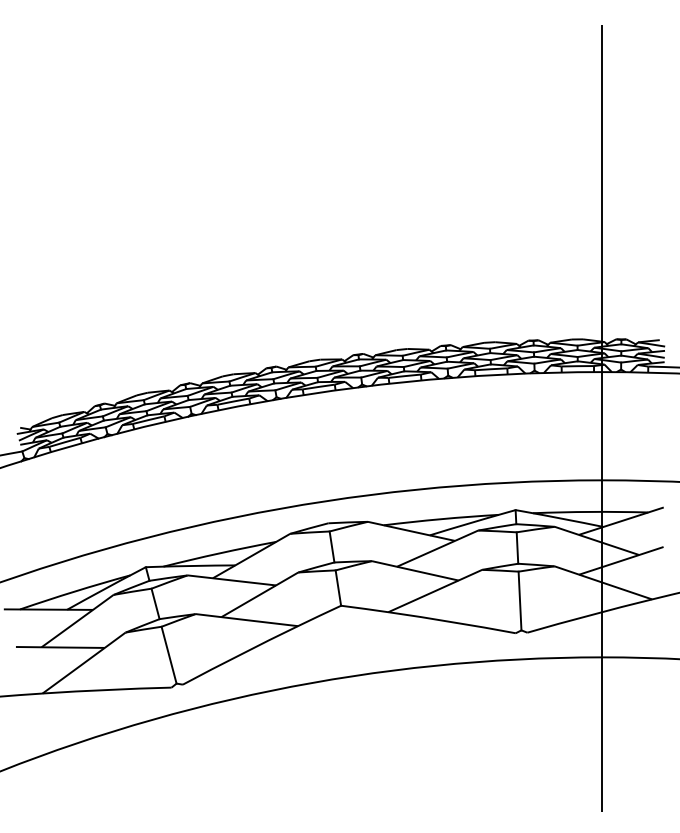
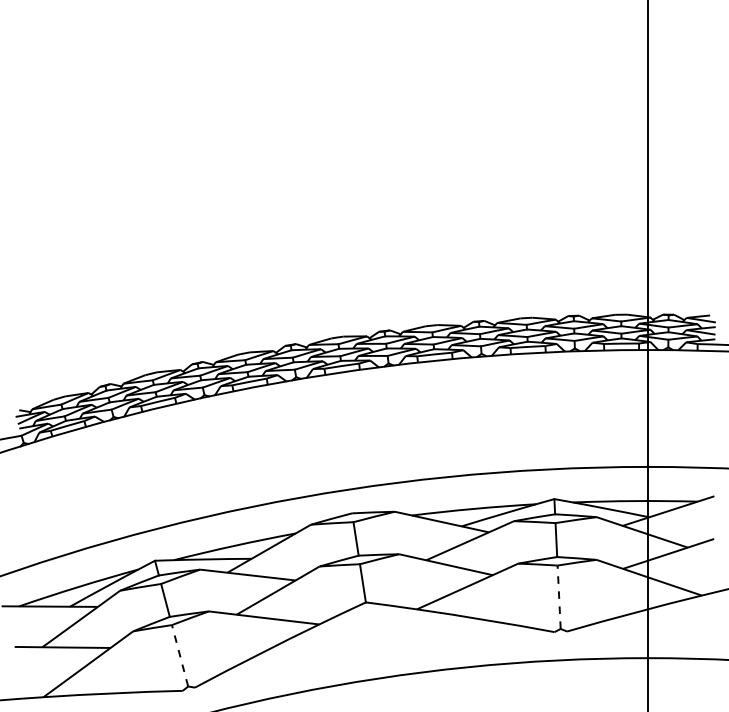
line: (520, 600) -> (559, 596), solid -> dashed
line: (168, 654) -> (179, 655), solid -> dashed

